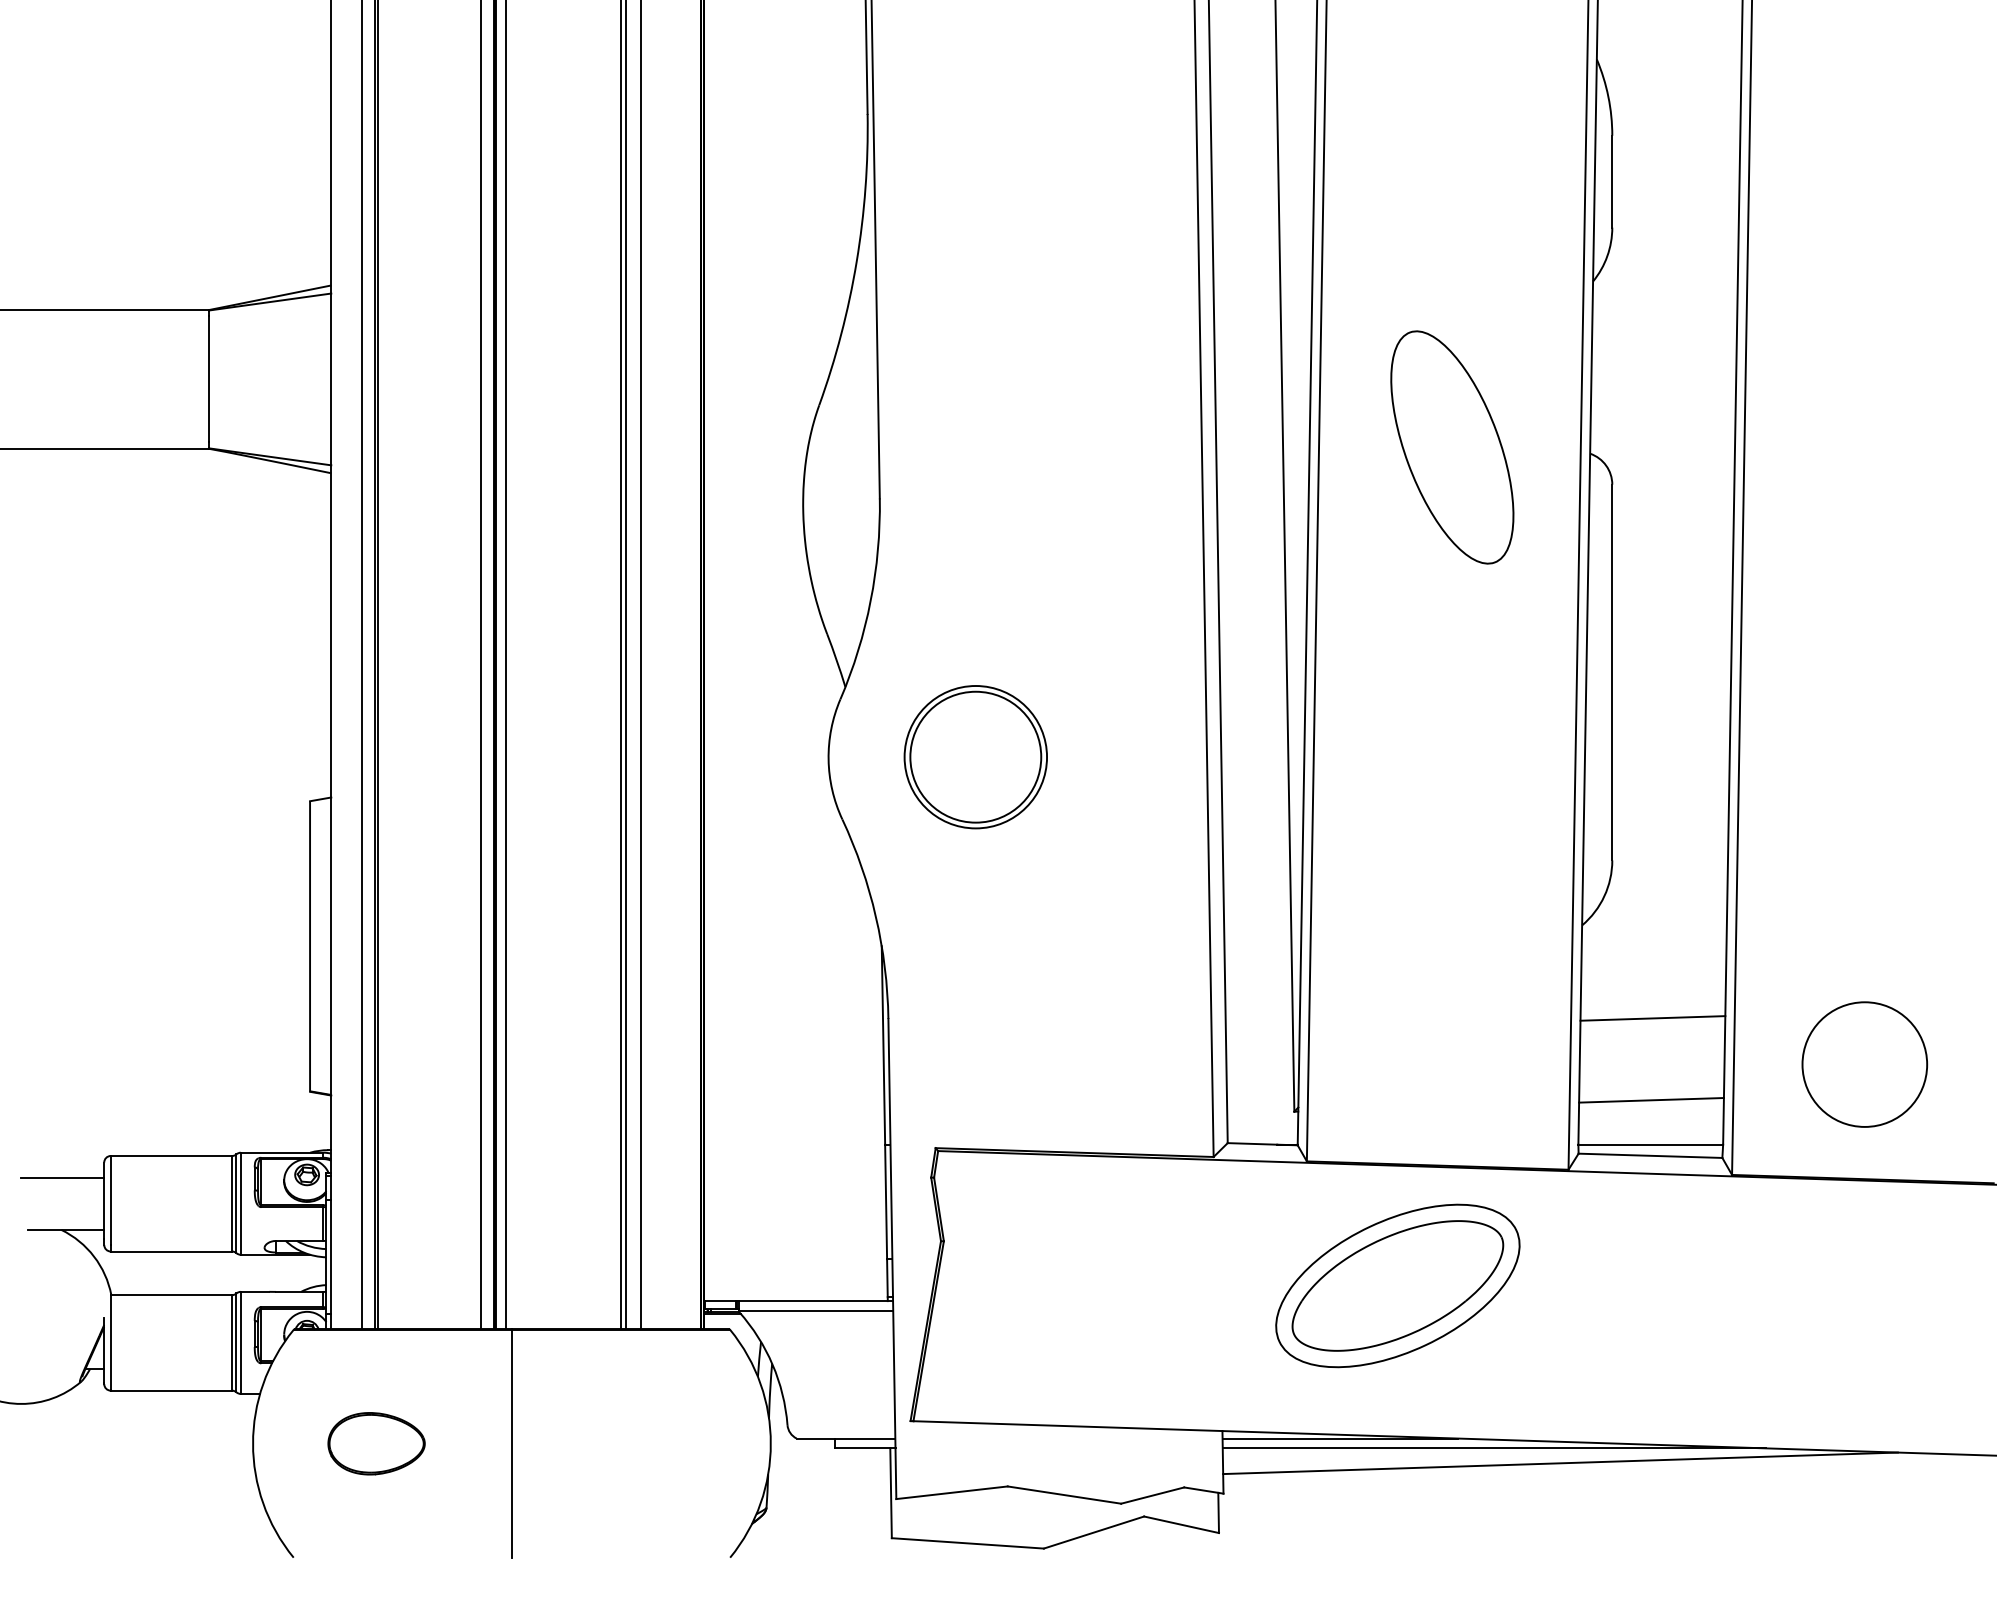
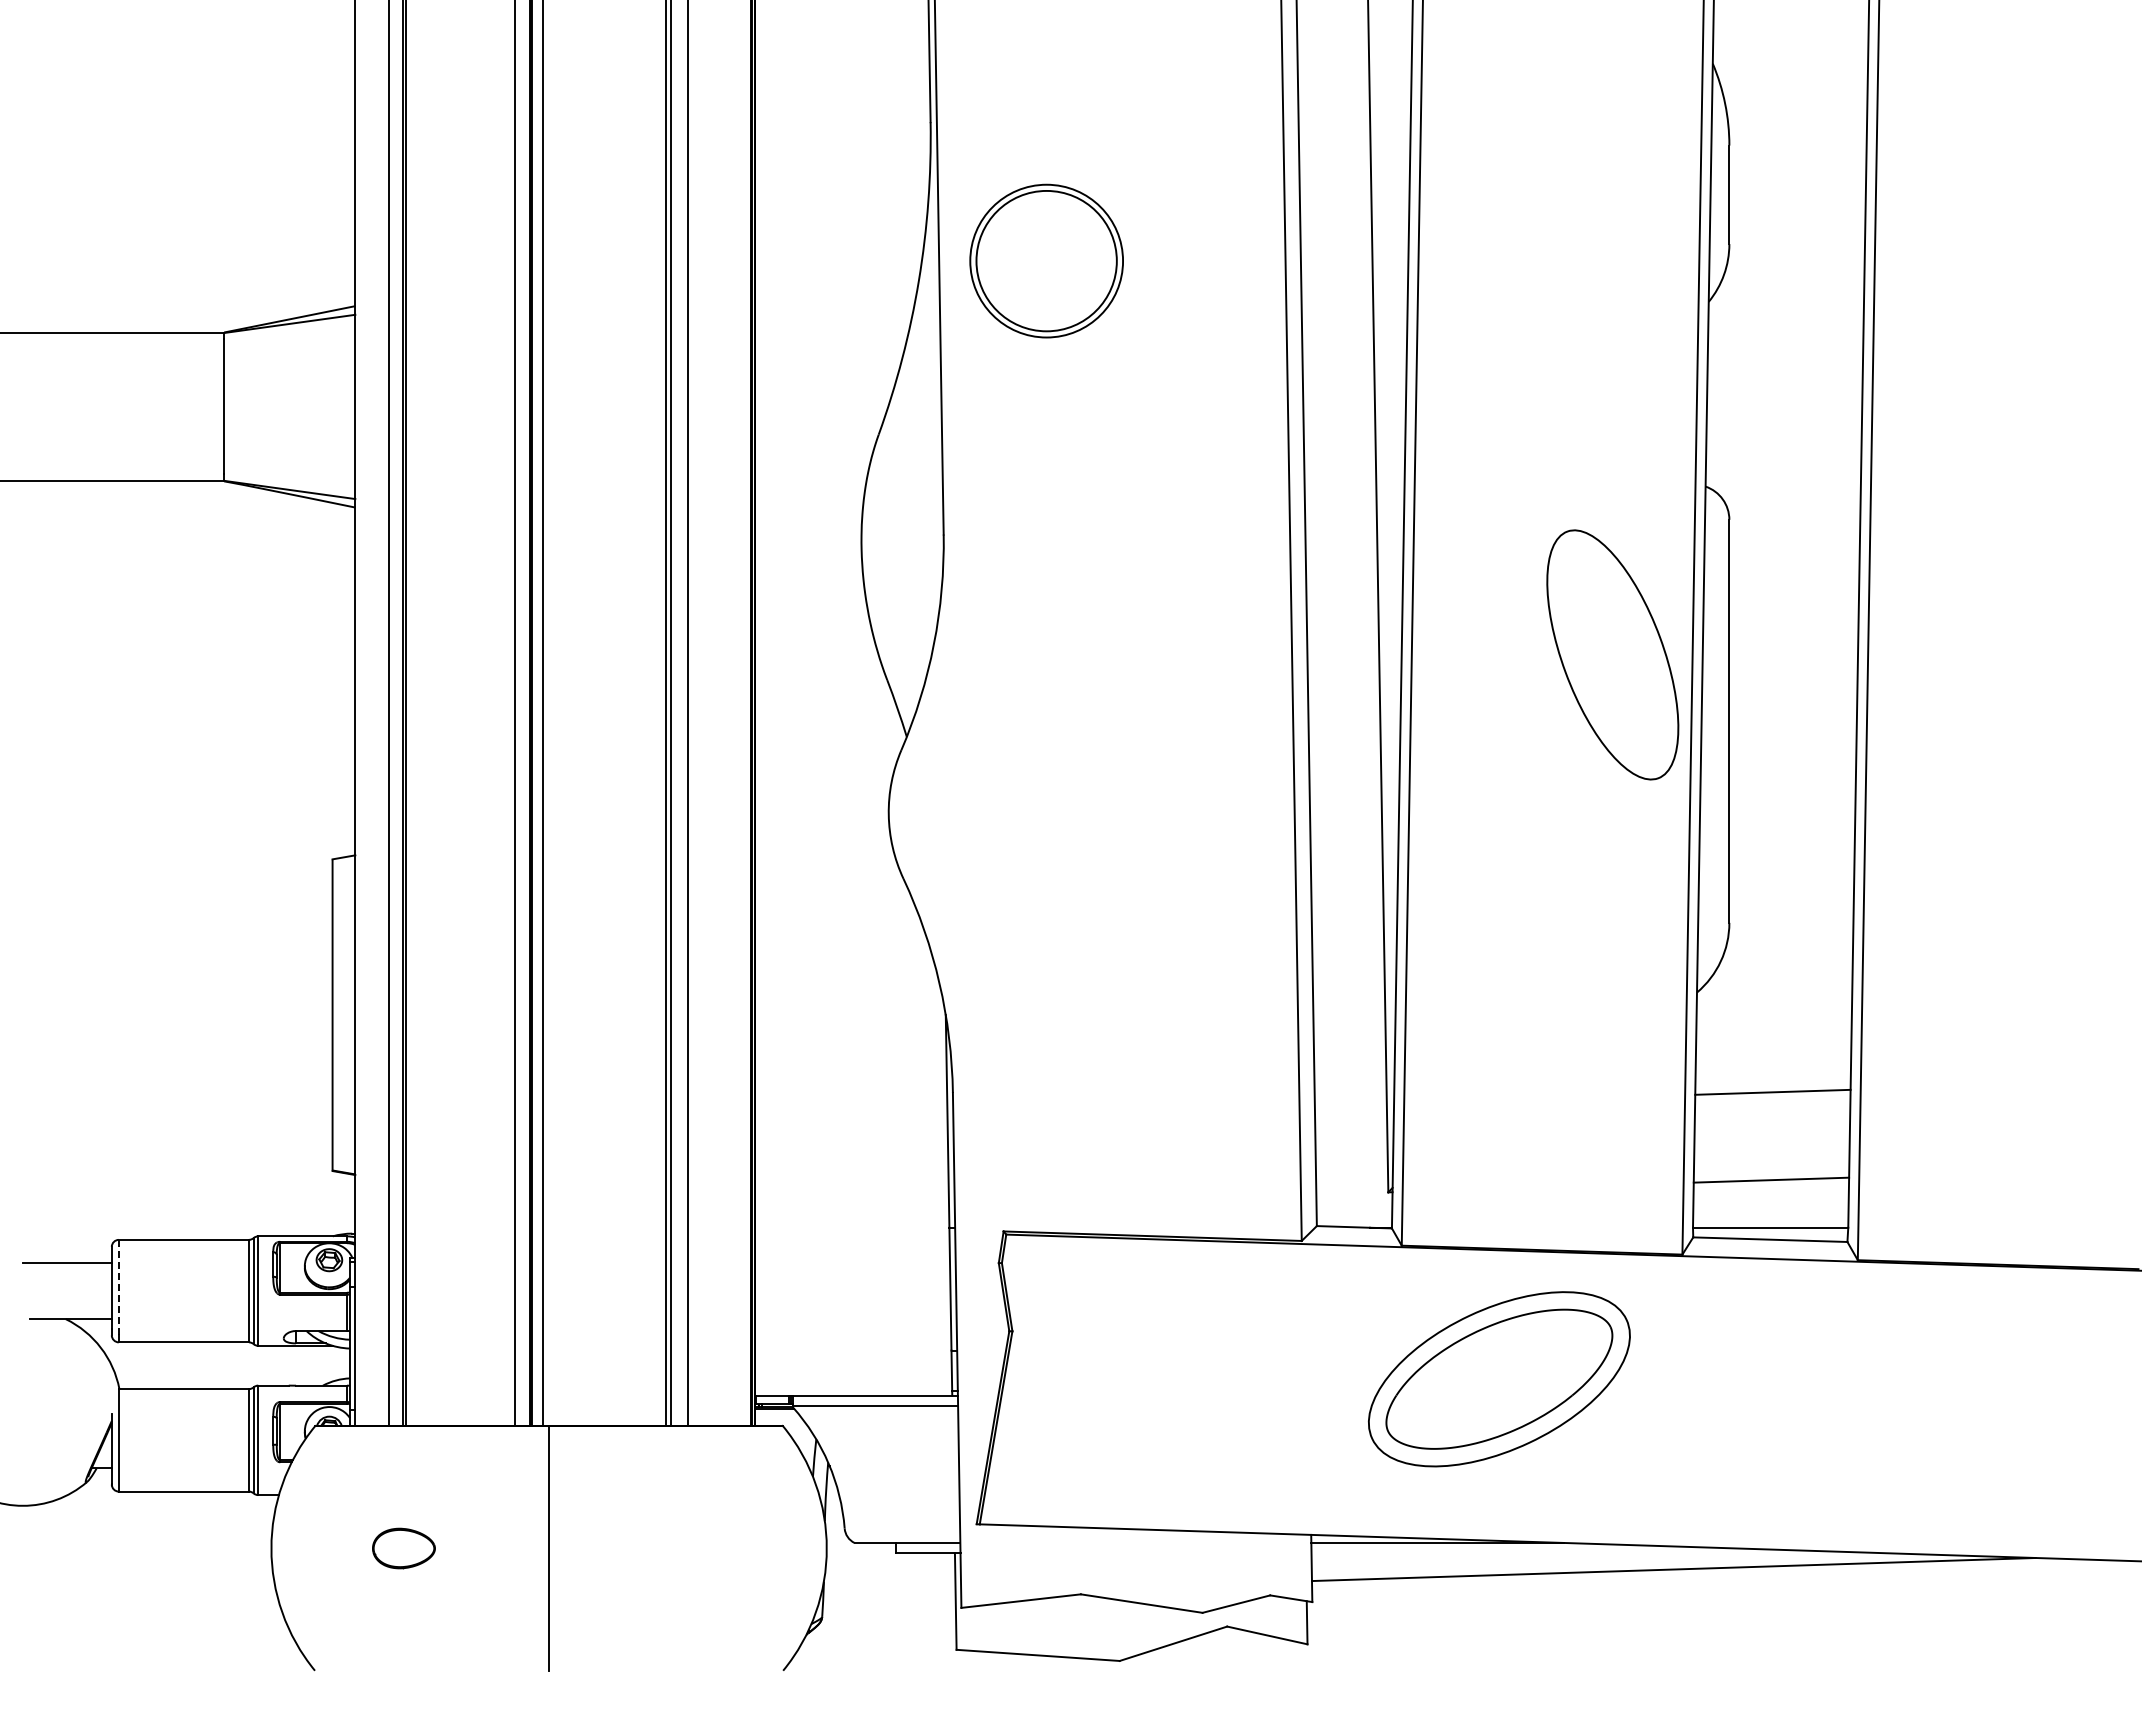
part: (1452, 447) -> (1612, 654), moved
part: (975, 756) -> (1046, 260), moved
circle: (1864, 1064) -> (1999, 1141), removed
line: (110, 1200) -> (118, 1287), solid -> dashed
part: (376, 1443) -> (403, 1548), size x0.6
line: (1494, 1448) -> (1602, 1553), removed

